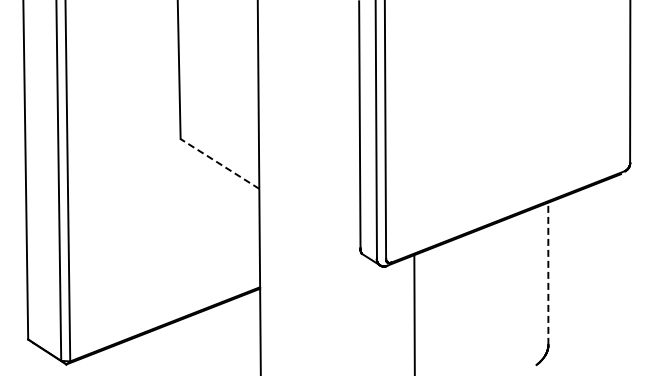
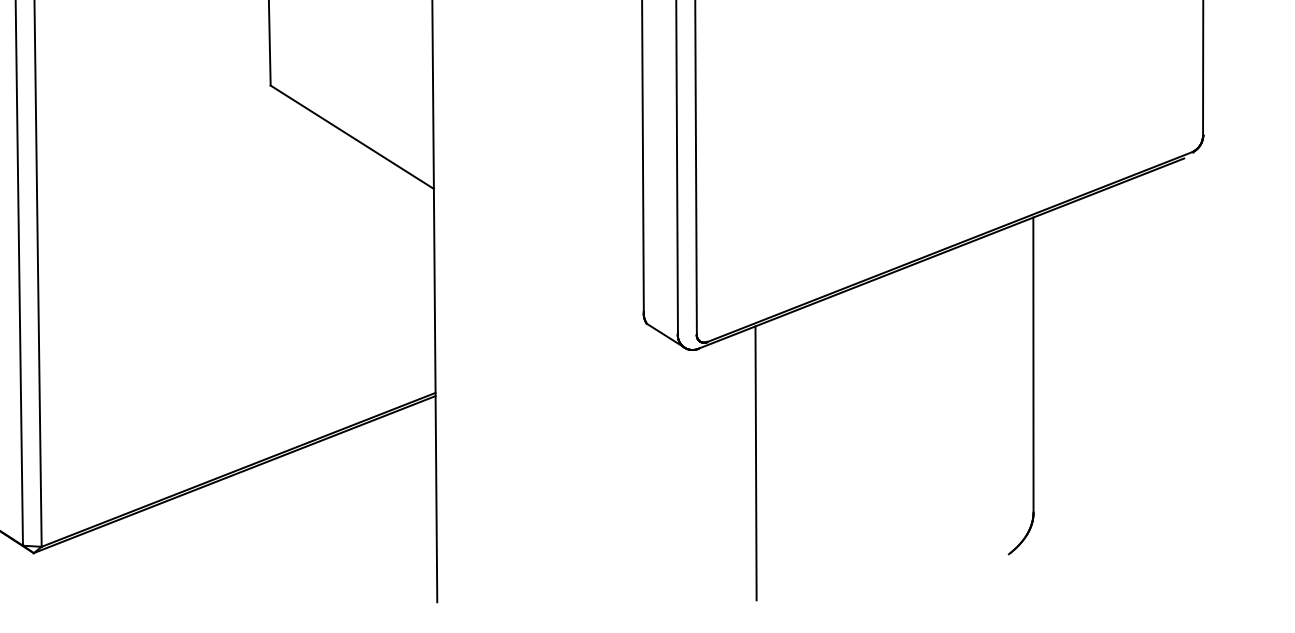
line: (219, 163) -> (351, 136), dashed -> solid
line: (548, 273) -> (1033, 364), dashed -> solid

